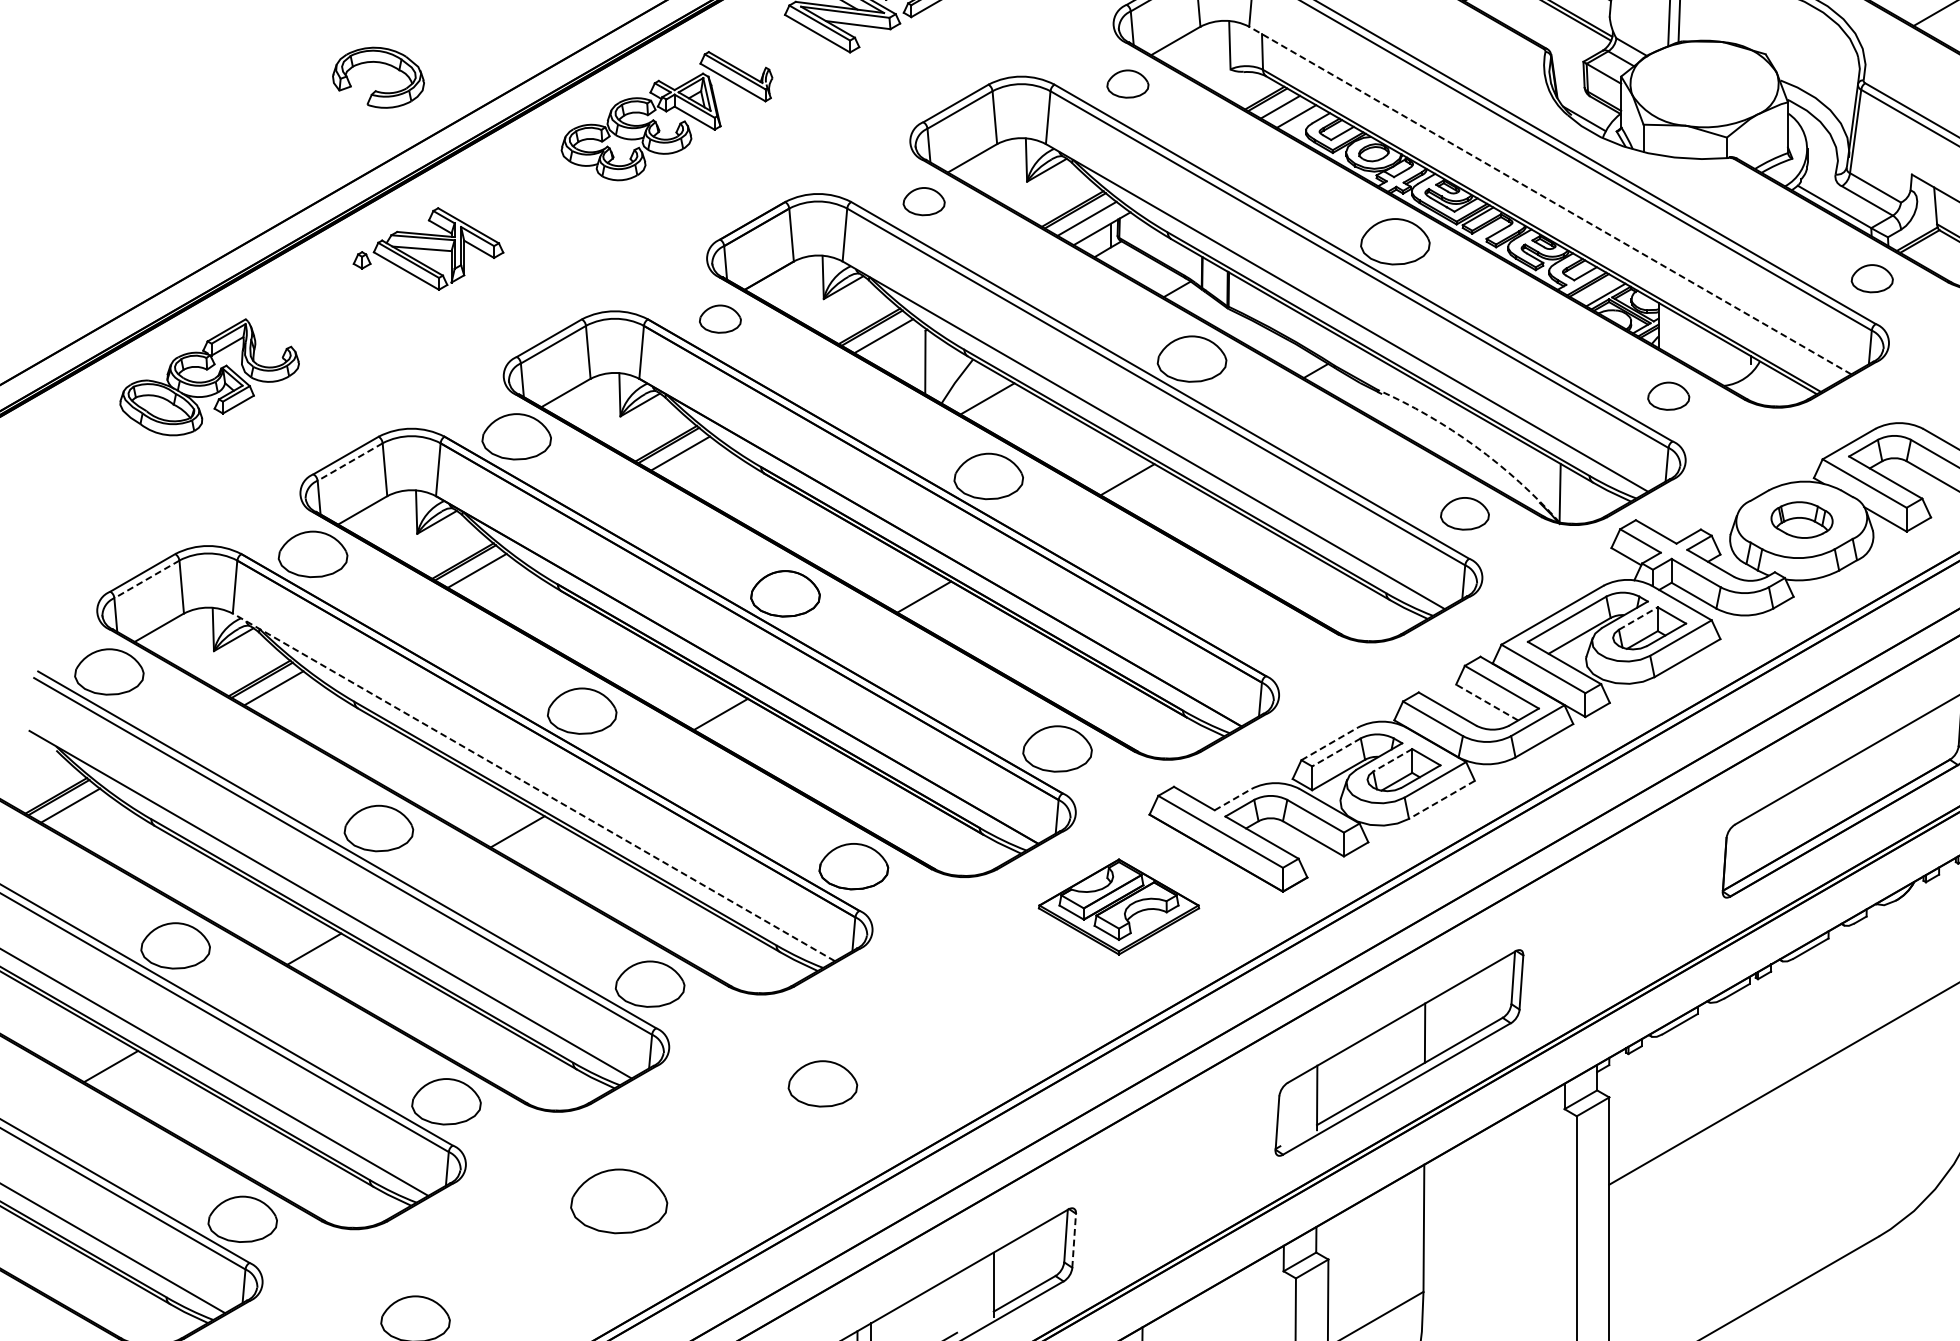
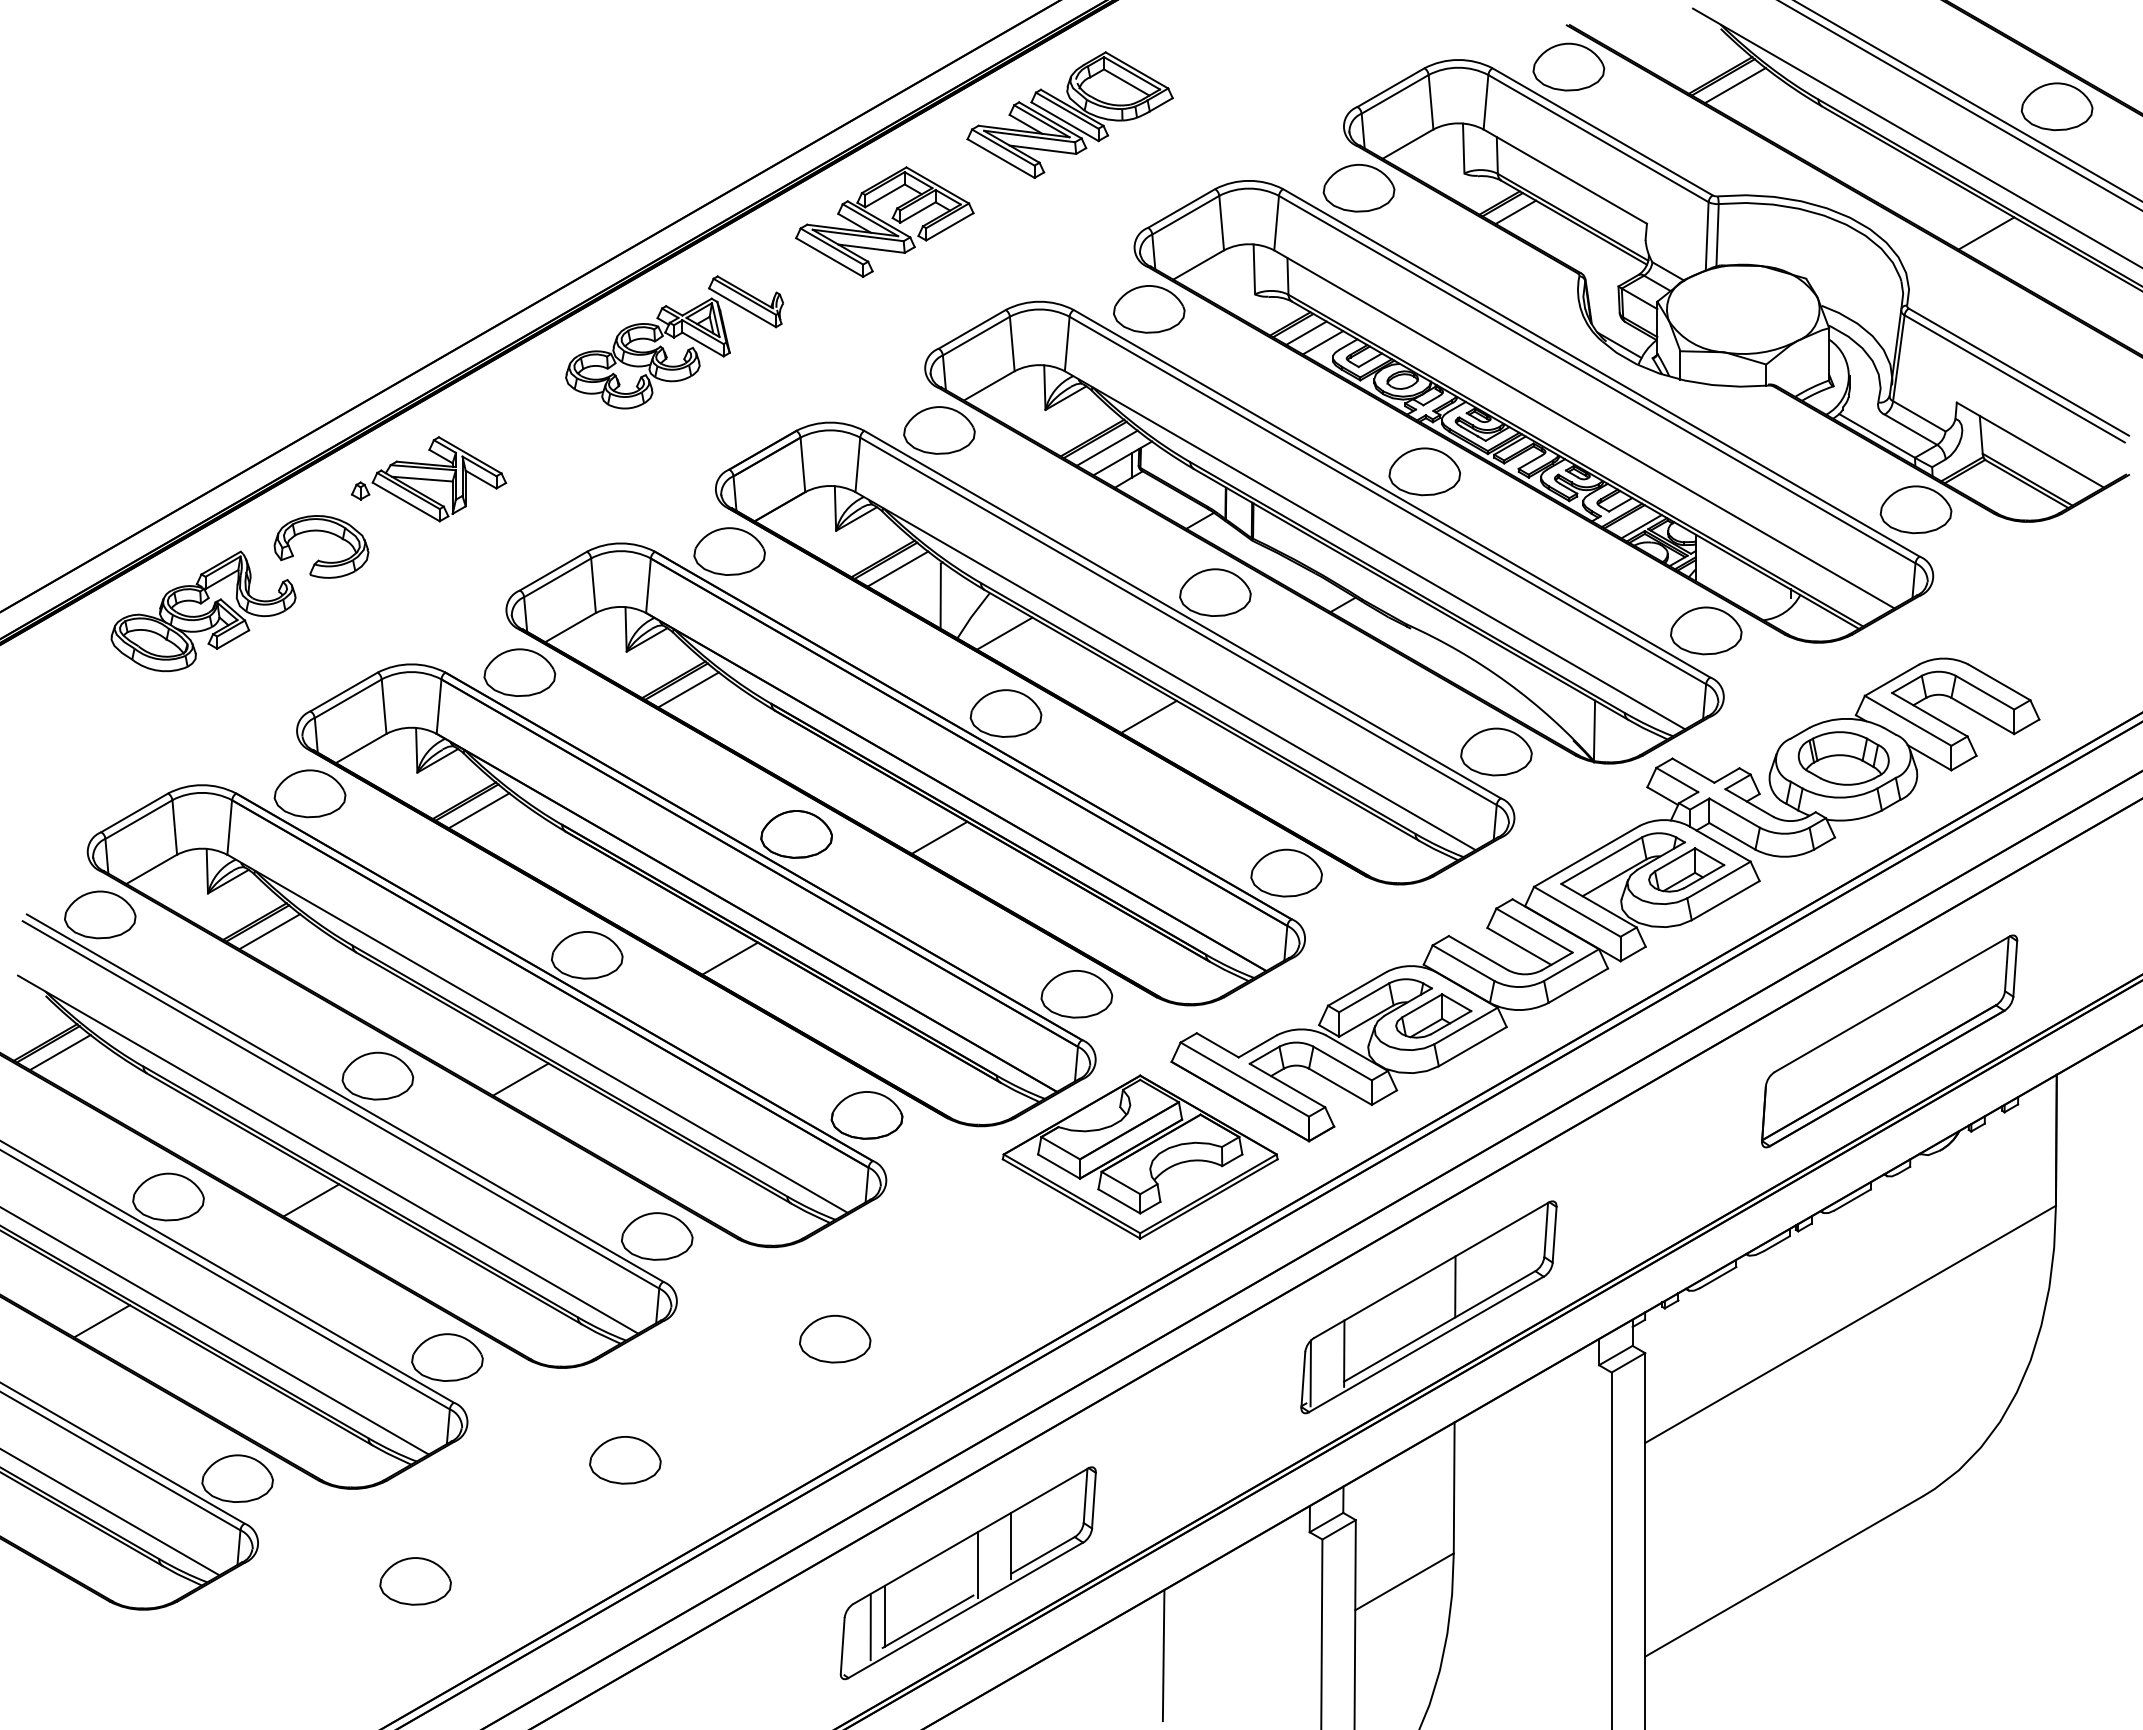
part: (1128, 84) -> (1149, 309), size x1.67
part: (375, 89) -> (318, 559), moved
line: (1549, 200) -> (1583, 429), dashed -> solid
part: (924, 201) -> (939, 430), size x1.67
part: (1871, 278) -> (1915, 509), size x1.67
part: (720, 319) -> (729, 551), size x1.67
part: (1668, 395) -> (1706, 630), size x1.67
arc: (1475, 446) -> (1507, 682), dashed -> solid
line: (350, 461) -> (348, 698), dashed -> solid
part: (1464, 513) -> (1496, 751), size x1.43
part: (1801, 520) -> (1843, 758), size x1.43
line: (146, 579) -> (138, 819), dashed -> solid
line: (1638, 618) -> (1675, 859), dashed -> solid
part: (1261, 630) -> (1286, 872), added
line: (1487, 702) -> (1519, 946), dashed -> solid
line: (1330, 743) -> (1357, 988), dashed -> solid
line: (1336, 752) -> (1364, 997), dashed -> solid
line: (1392, 760) -> (1421, 1006), dashed -> solid
line: (533, 787) -> (537, 1033), dashed -> solid
line: (1232, 799) -> (1257, 1046), dashed -> solid
line: (1441, 799) -> (1472, 1046), dashed -> solid
part: (1118, 906) -> (1139, 1156), size x1.67
line: (1284, 1117) -> (1310, 1373), added
part: (619, 1201) -> (625, 1460), size x0.71
line: (1073, 1240) -> (1093, 1500), dashed -> solid
line: (961, 1303) -> (977, 1565), added

